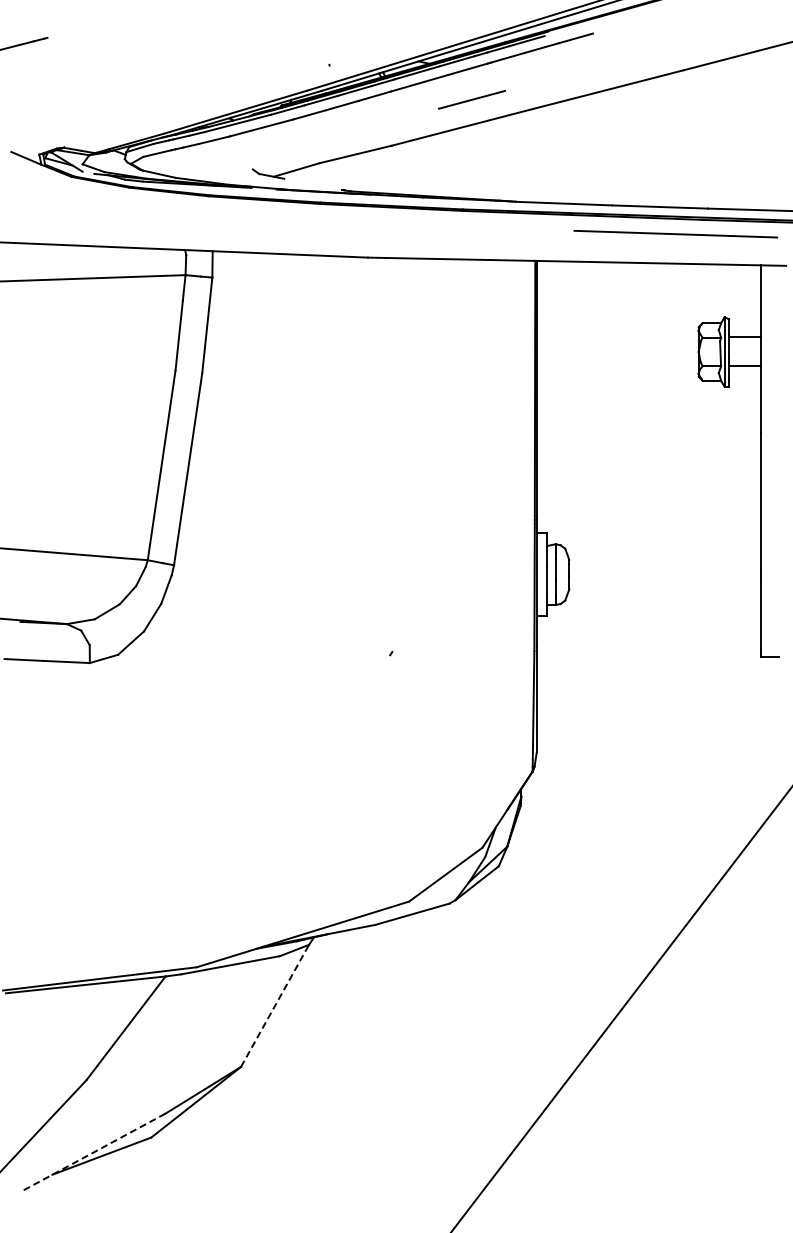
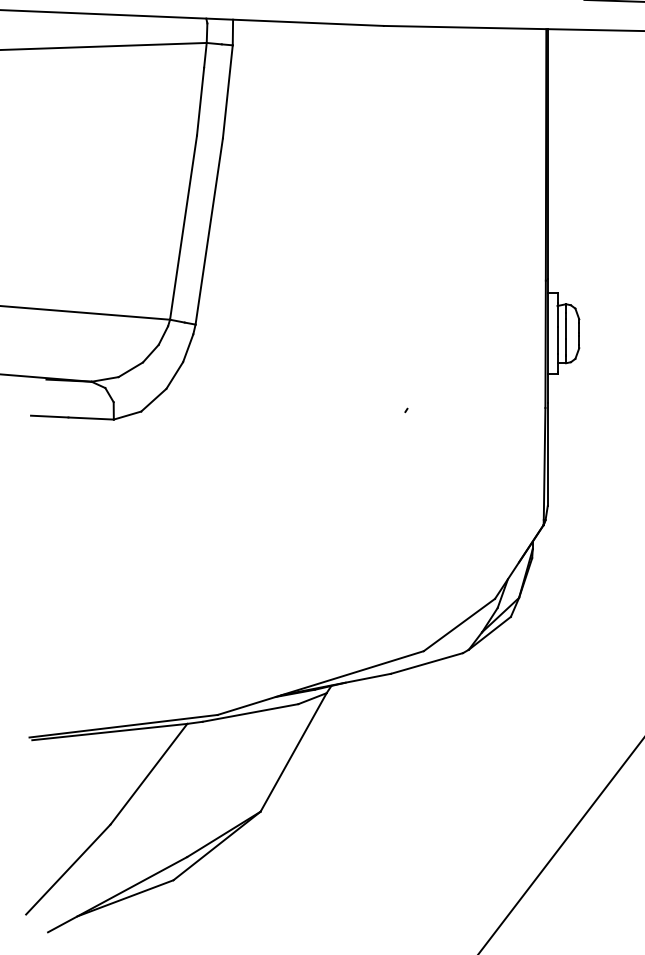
line: (275, 1005) -> (294, 752), dashed -> solid
line: (93, 1152) -> (117, 894), dashed -> solid

